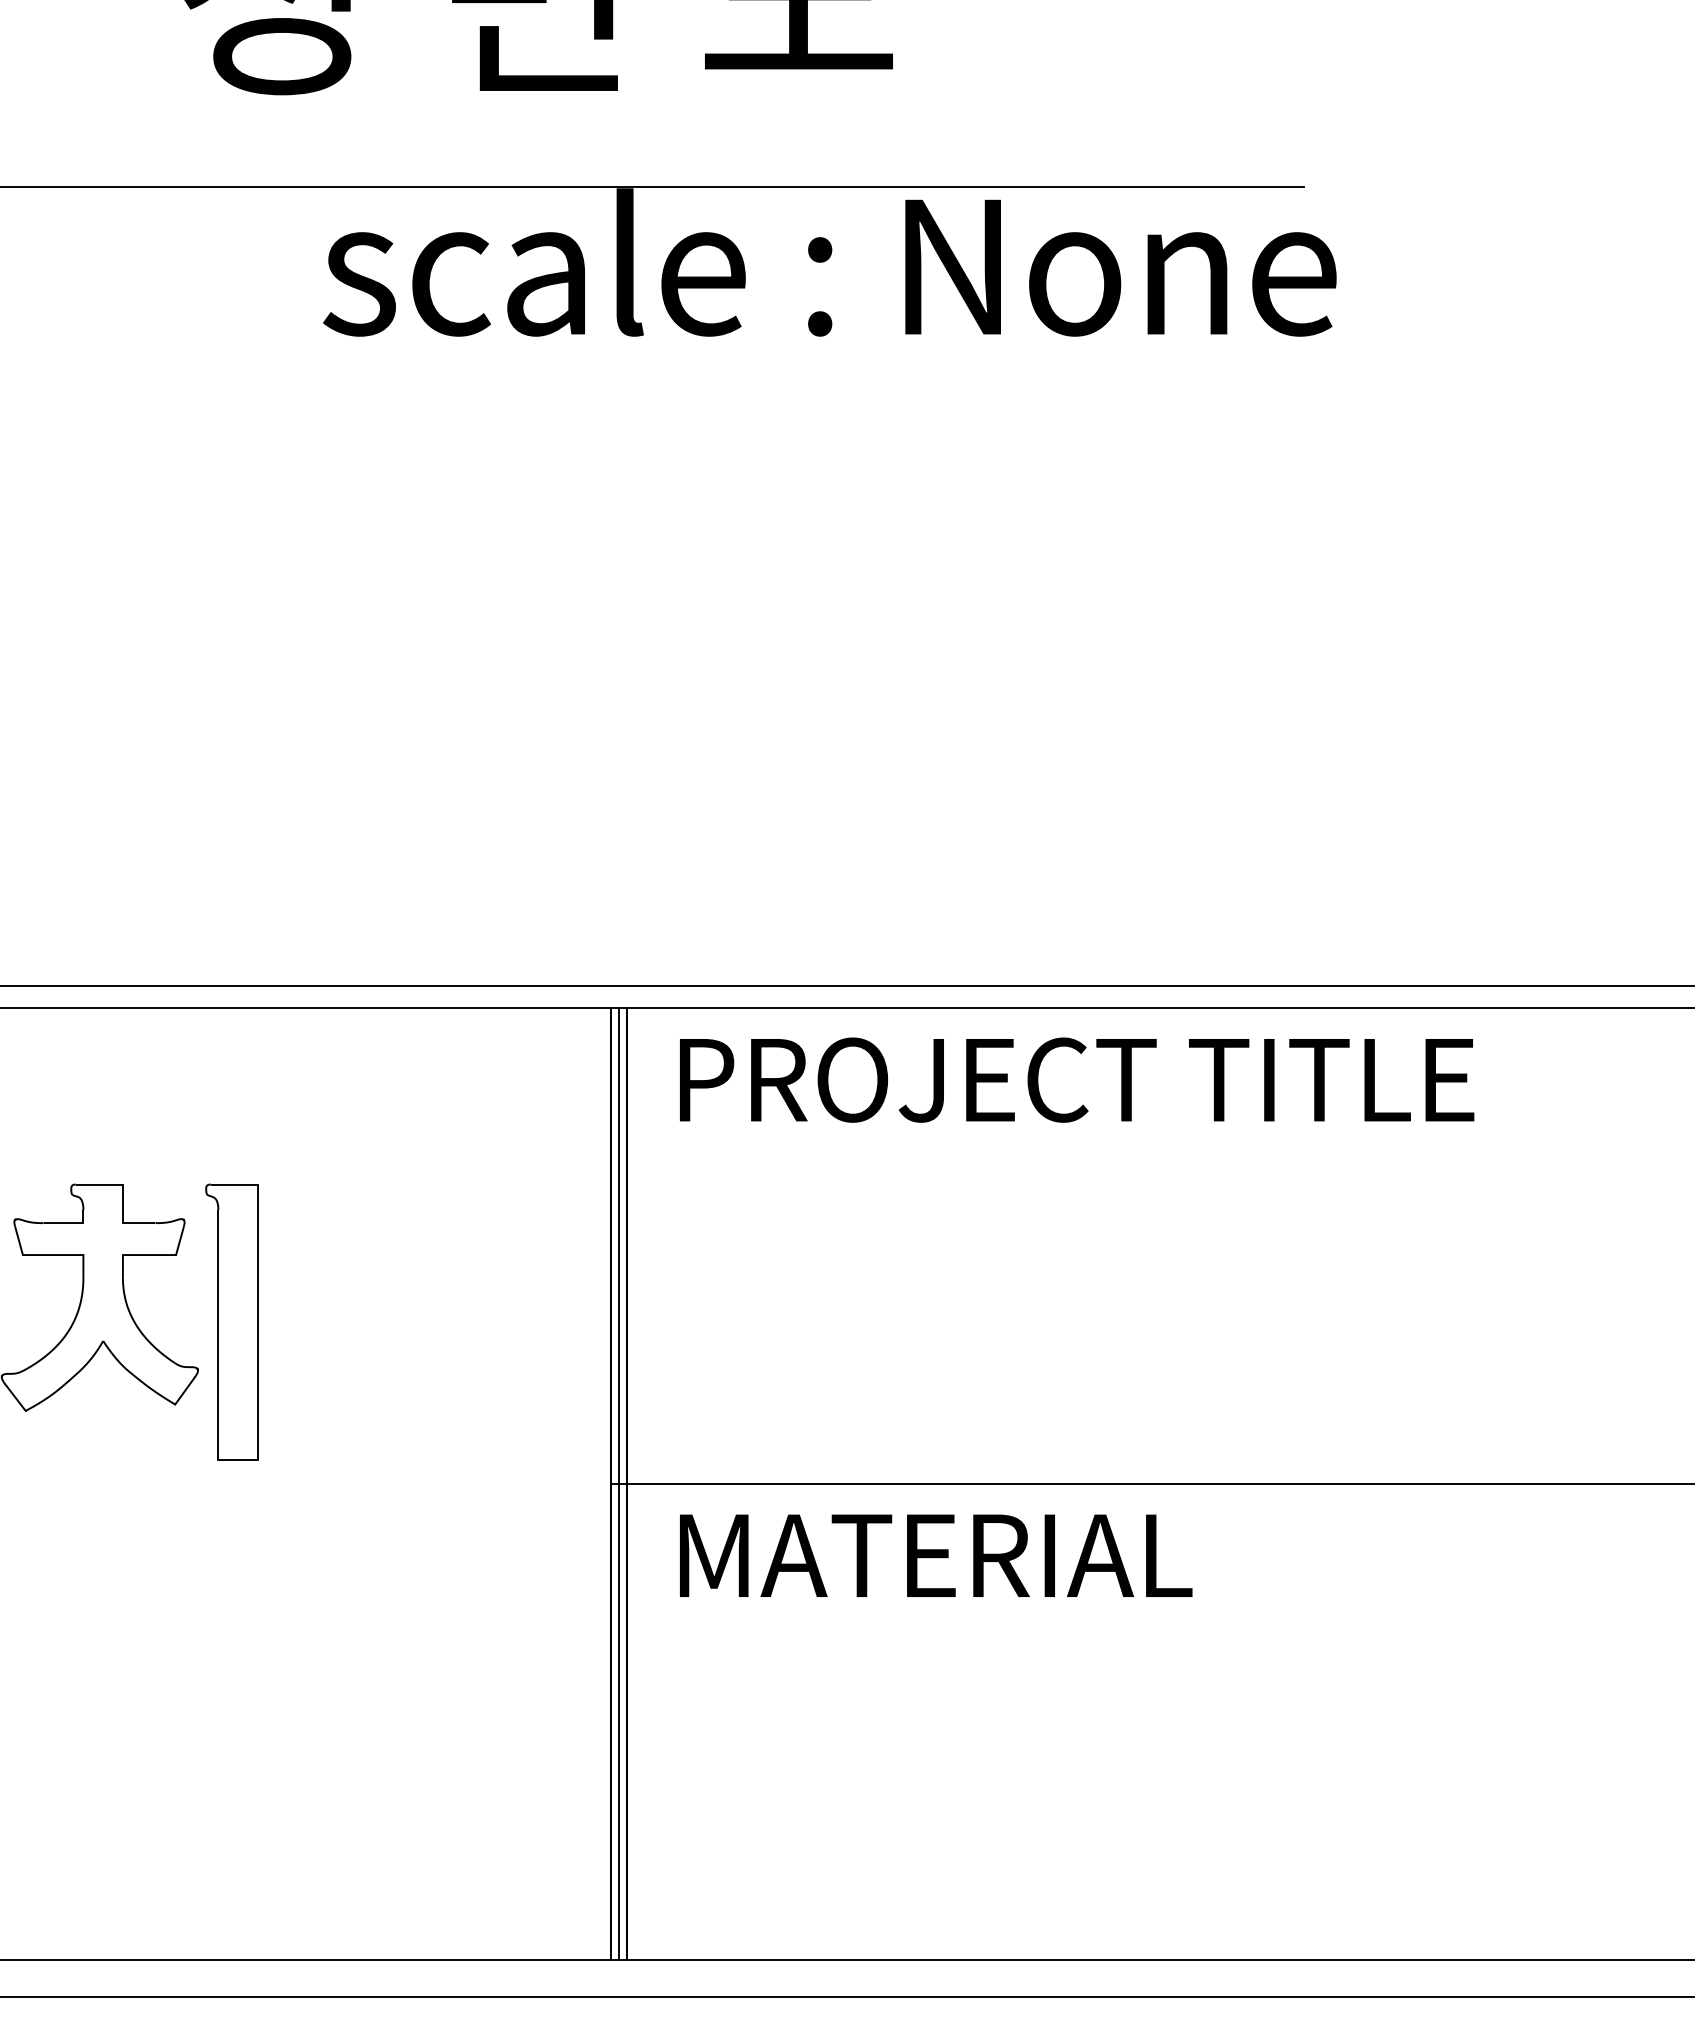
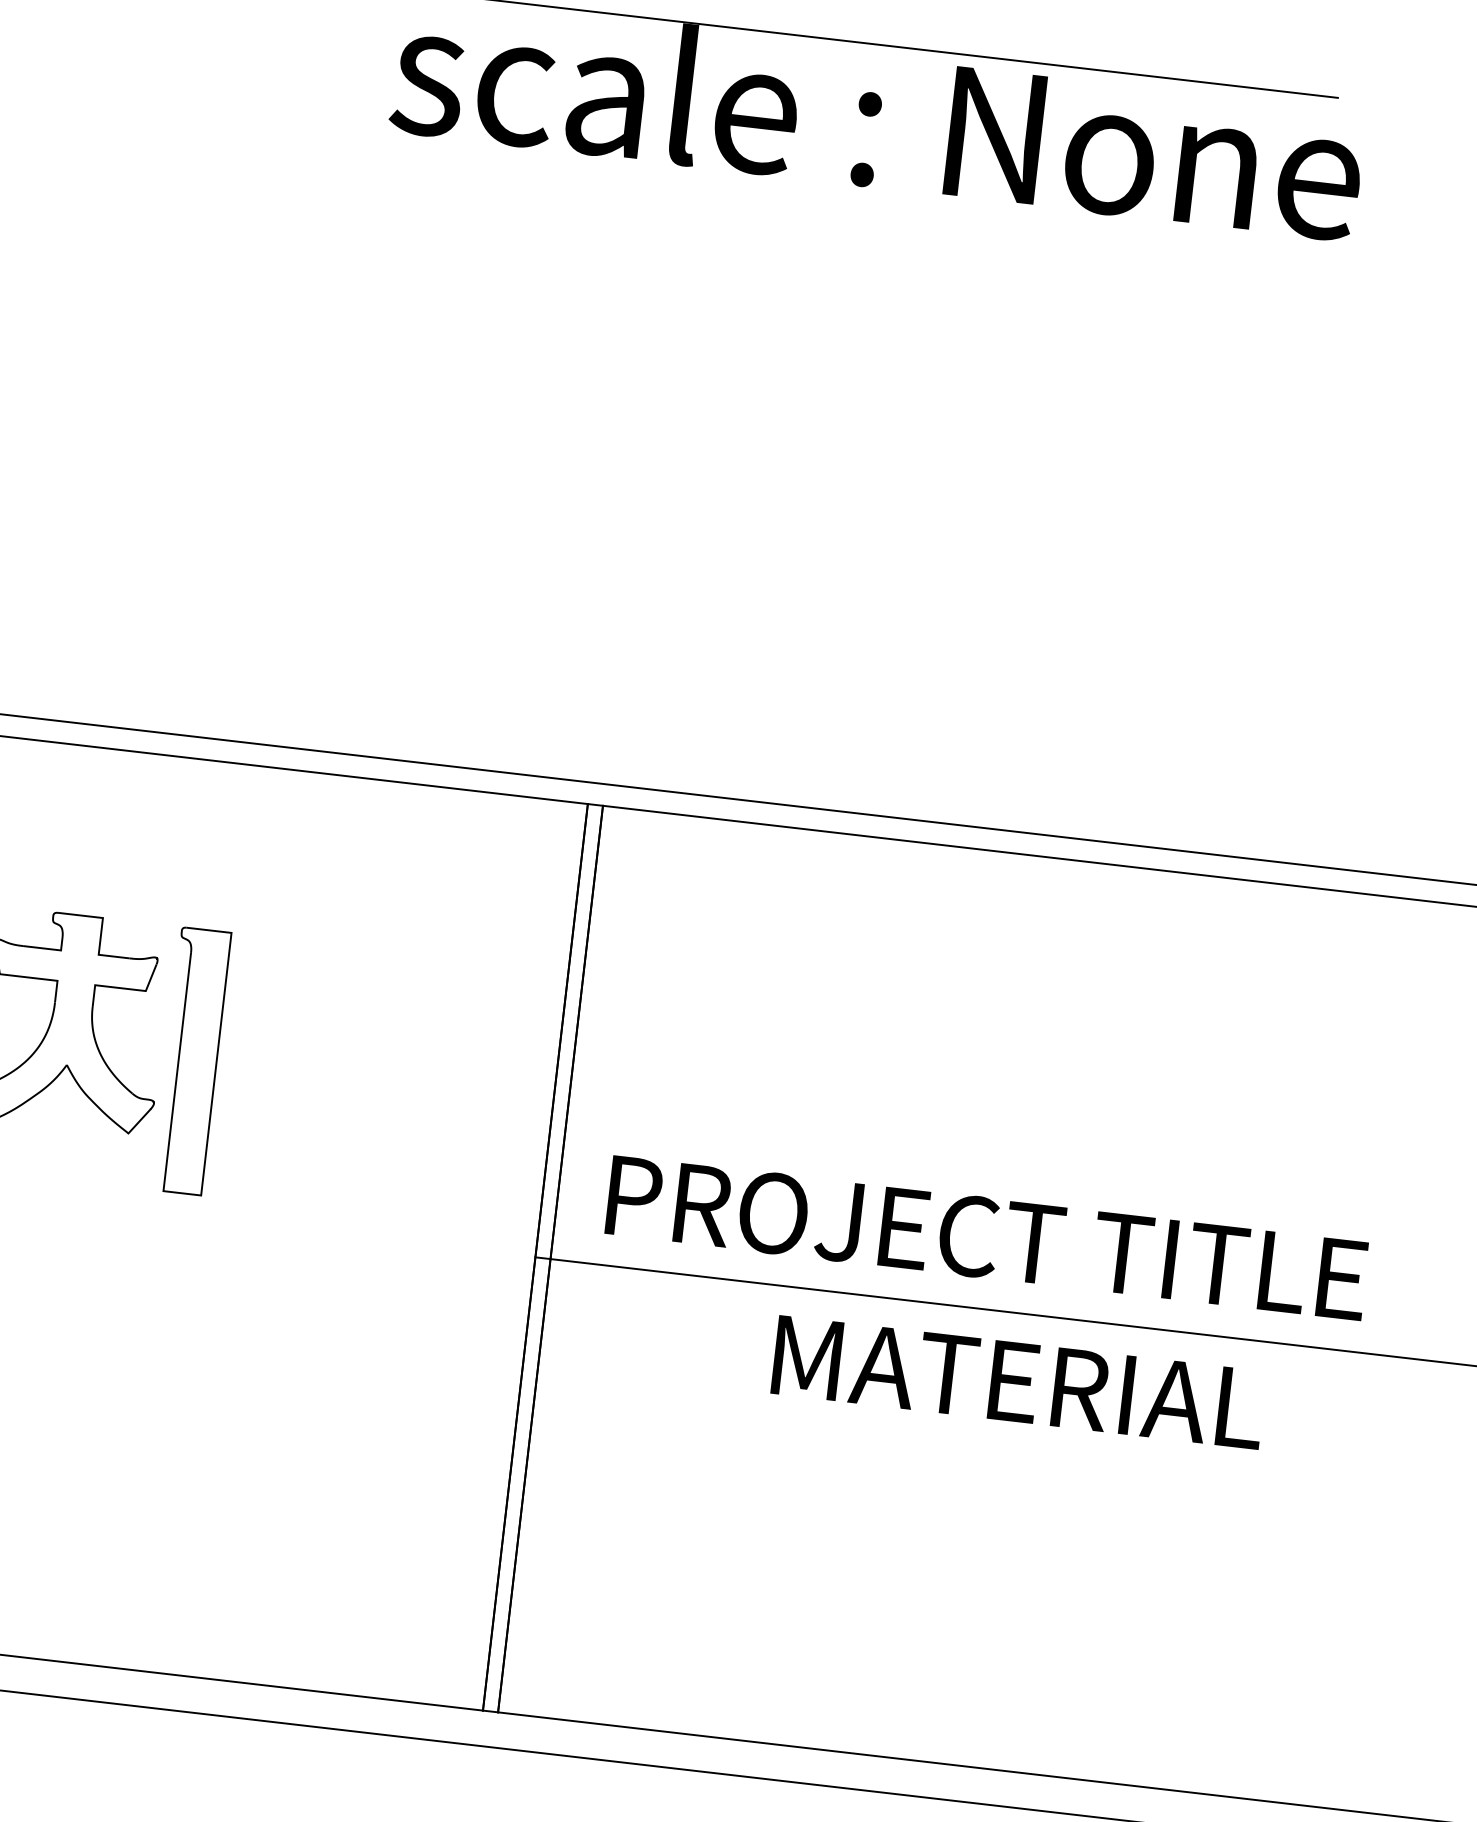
text: (1077, 1079) -> (987, 1237), moved
line: (619, 1483) -> (543, 1257), removed
text: (936, 1555) -> (1019, 1382), moved

